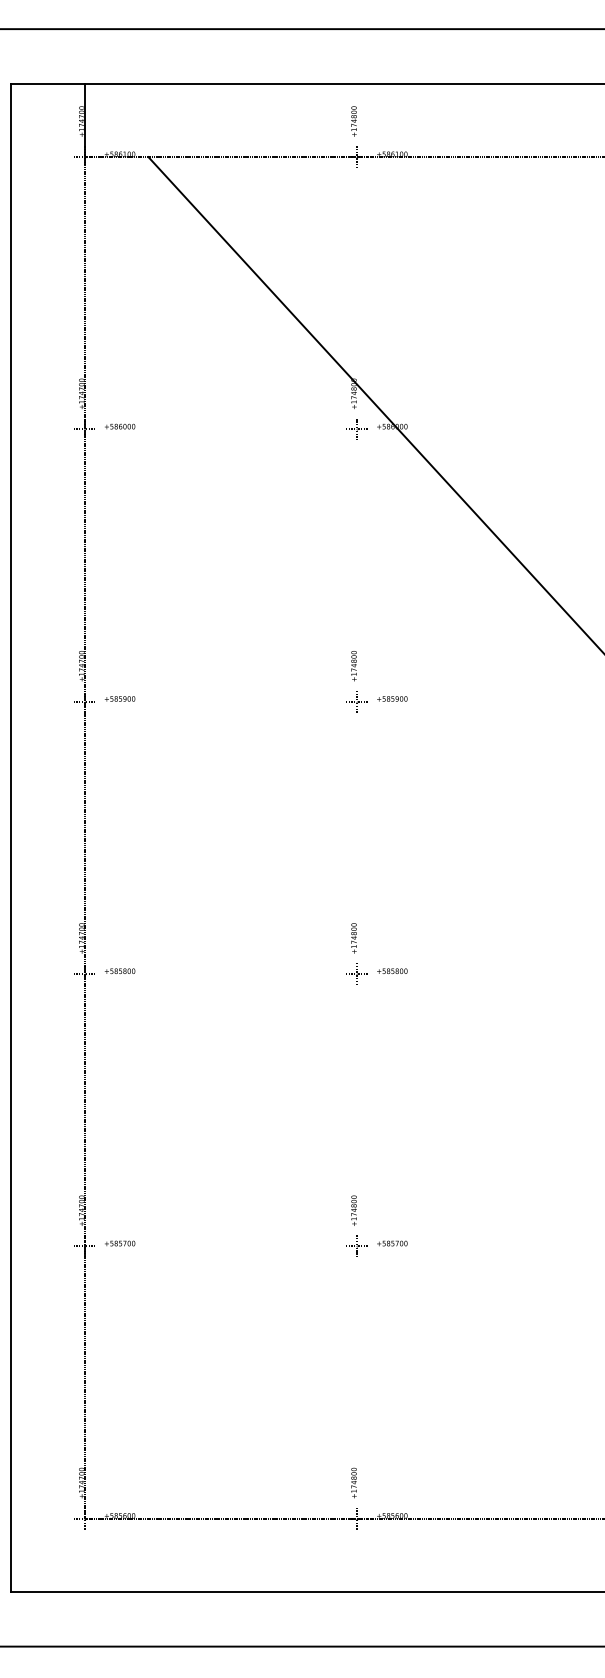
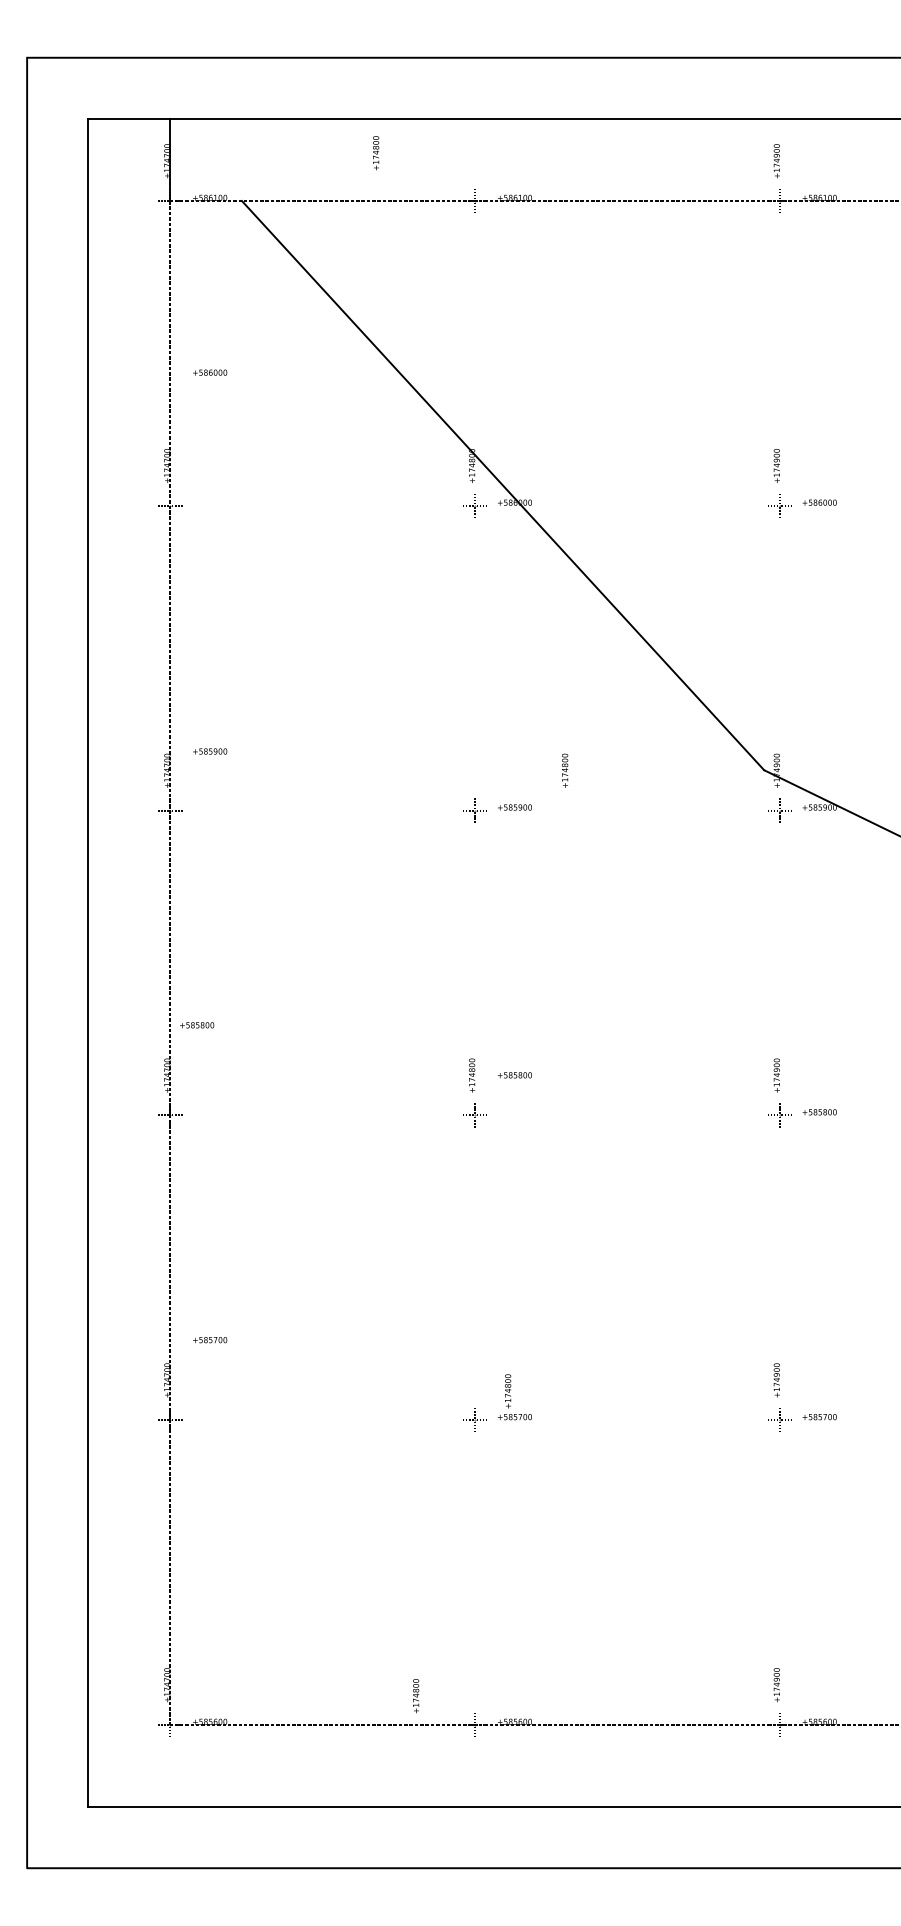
text: (354, 121) -> (376, 153), moved
text: (120, 426) -> (210, 372), moved
text: (354, 665) -> (565, 770), moved
text: (120, 698) -> (210, 751), moved
text: (120, 971) -> (197, 1025), moved
text: (391, 971) -> (514, 1075), moved
text: (354, 1210) -> (508, 1391), moved
text: (120, 1243) -> (210, 1340), moved
text: (354, 1483) -> (416, 1696), moved

